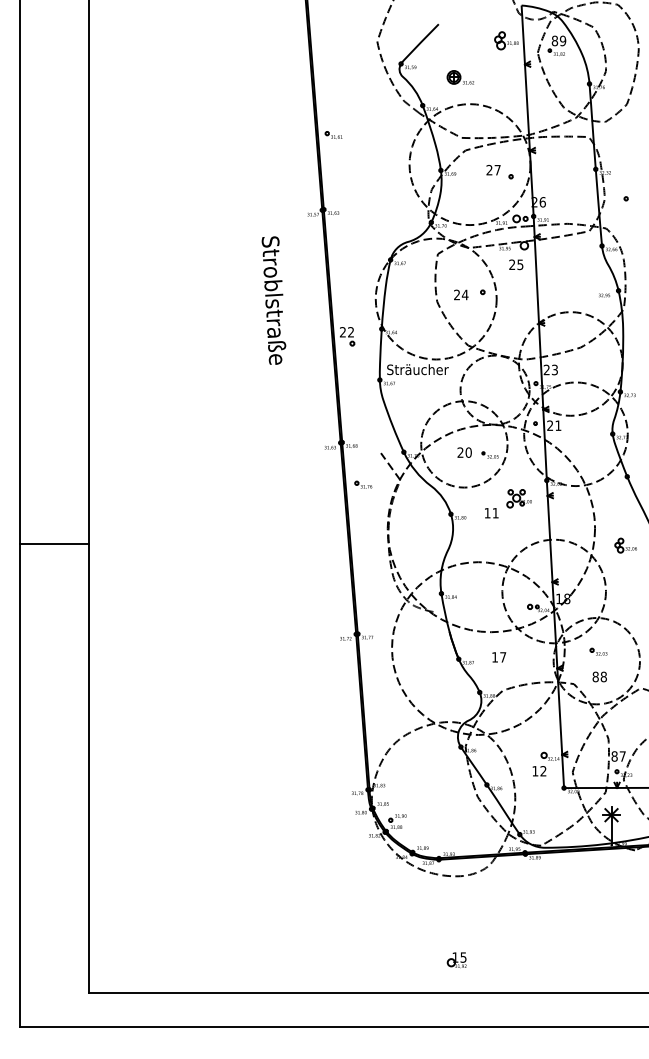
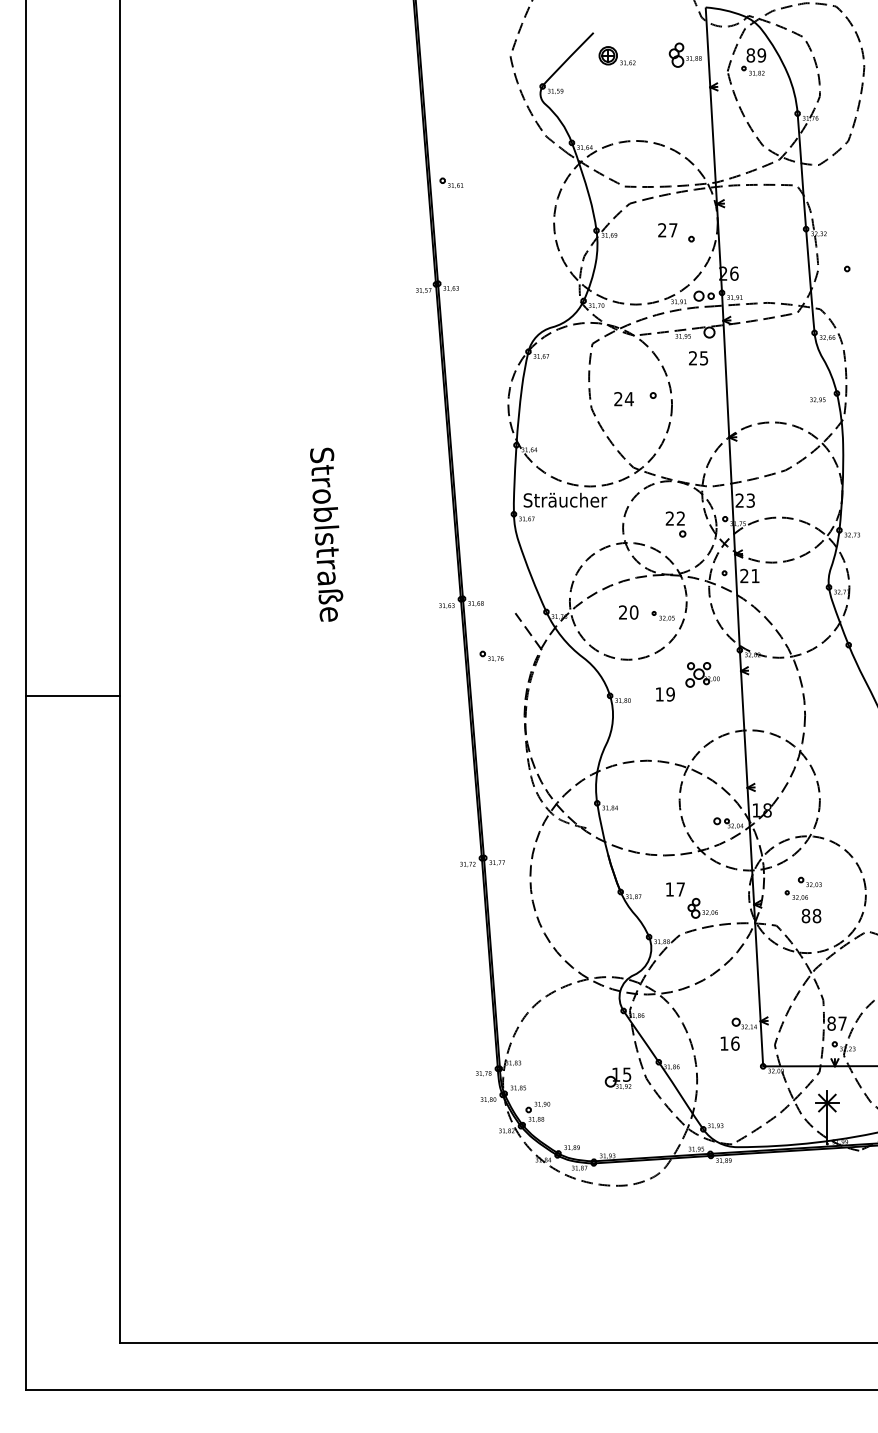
part: (460, 77) -> (616, 55), moved
text: (273, 300) -> (326, 534), moved
part: (347, 336) -> (675, 524), moved
text: (495, 513) -> (670, 694), 11 -> 19
line: (53, 544) -> (72, 695), moved
part: (625, 545) -> (702, 907), moved
part: (587, 661) -> (795, 895), added
text: (543, 771) -> (735, 1043), 12 -> 16
part: (456, 960) -> (617, 1078), moved

